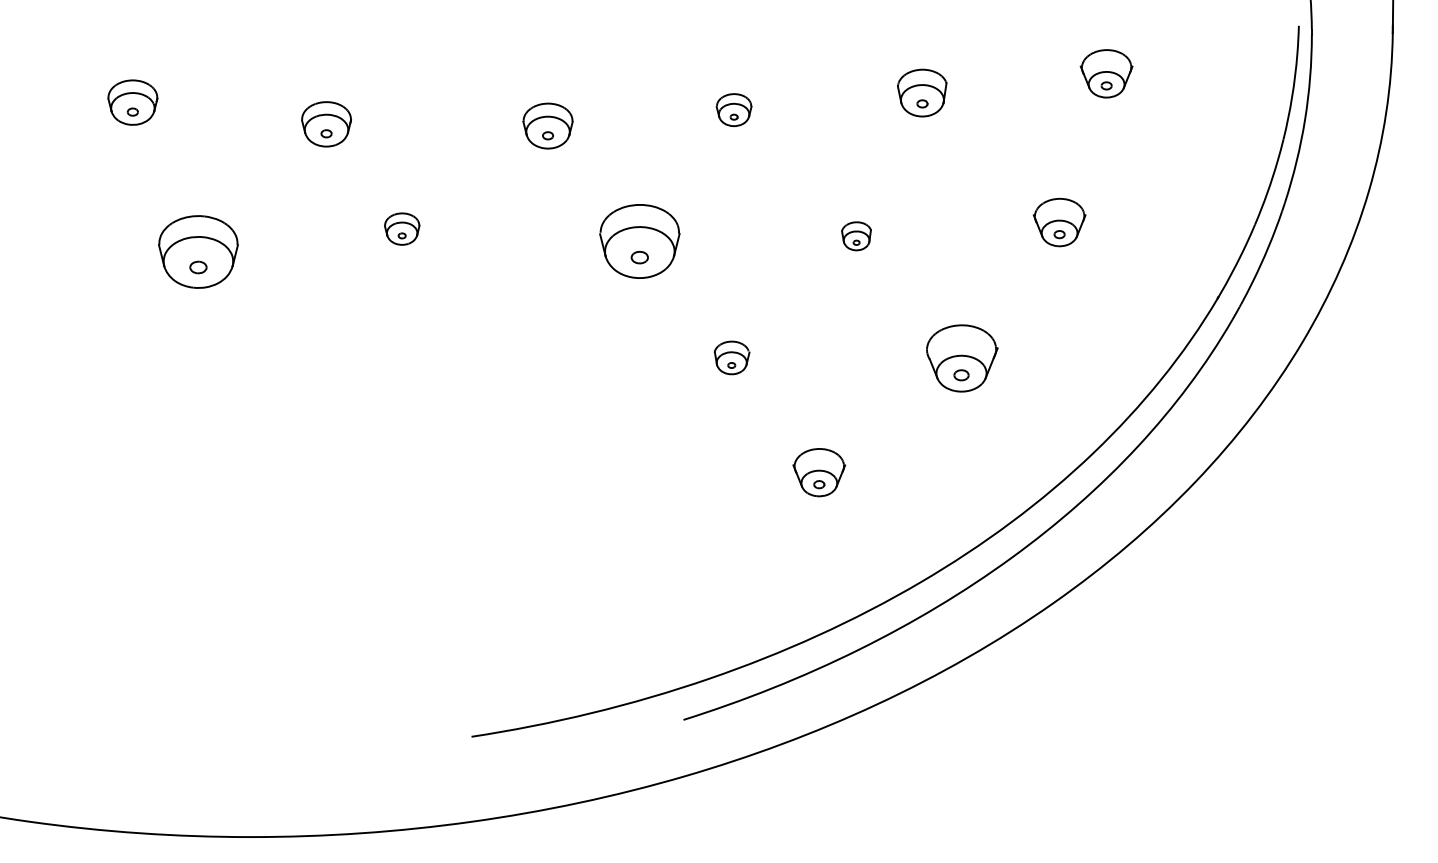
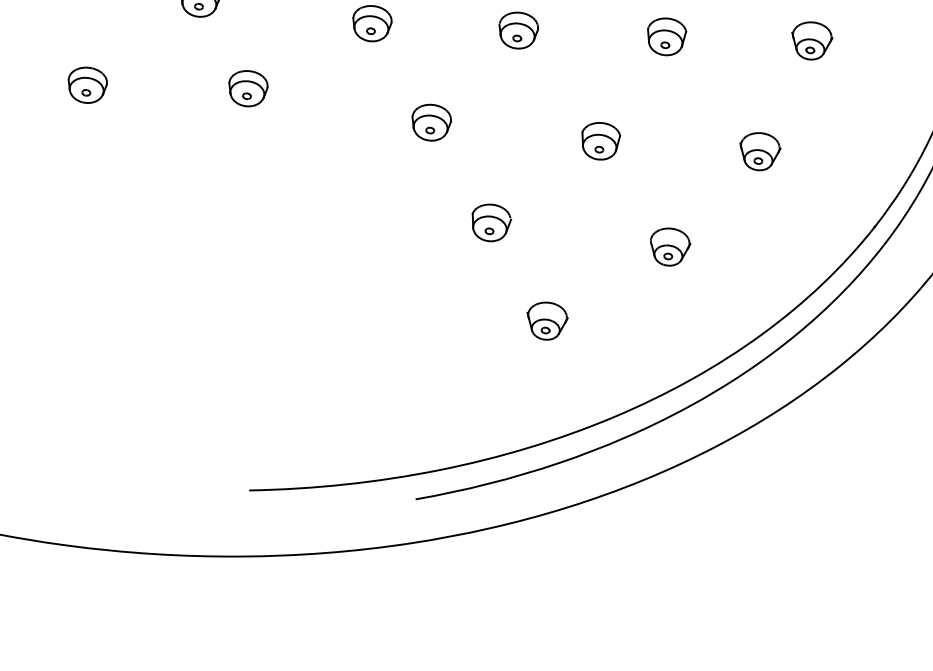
part: (733, 109) -> (517, 30), size x1.43
part: (401, 228) -> (247, 88), size x1.43
part: (856, 236) -> (600, 141), size x1.67
part: (639, 240) -> (431, 122), size x0.62
part: (198, 251) -> (87, 84), size x0.62
part: (731, 357) -> (490, 222), size x1.43
part: (962, 357) -> (670, 246), size x0.71

